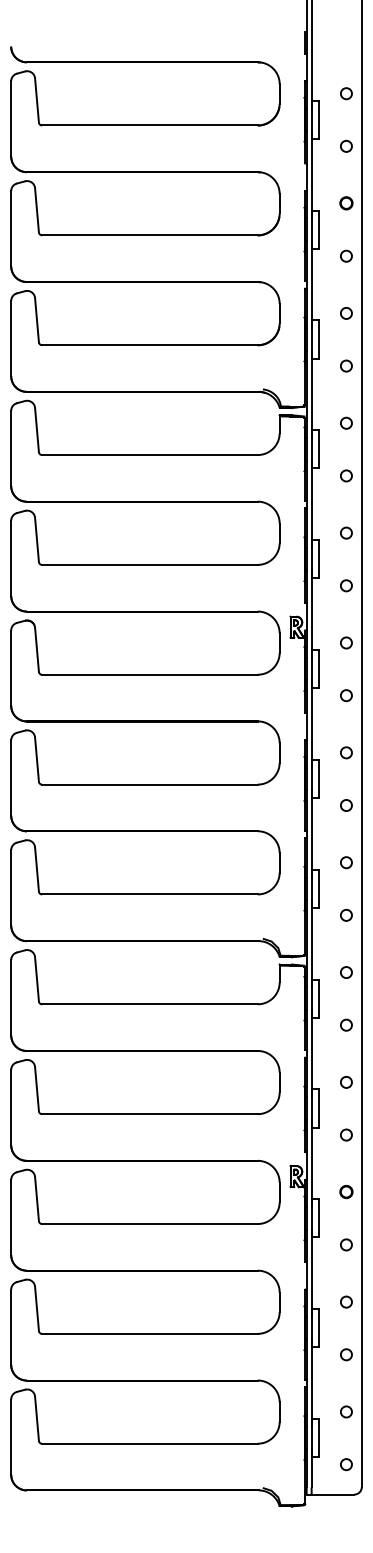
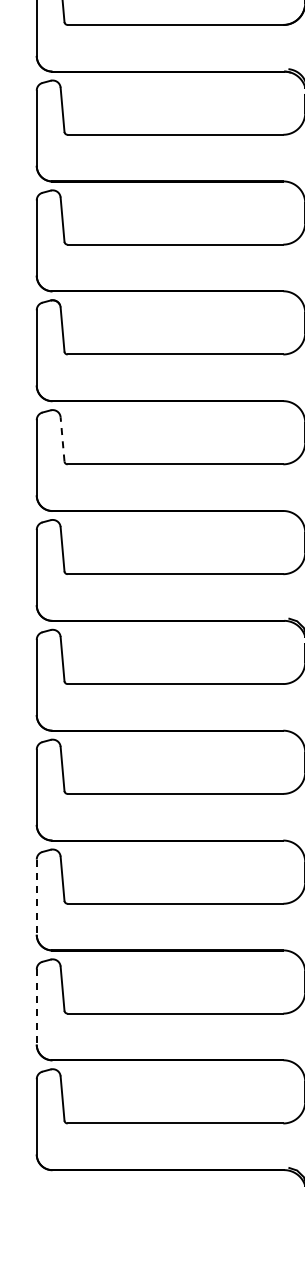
line: (36, 759) -> (62, 439), solid -> dashed
line: (11, 1217) -> (37, 897), solid -> dashed
line: (11, 1327) -> (37, 1007), solid -> dashed

